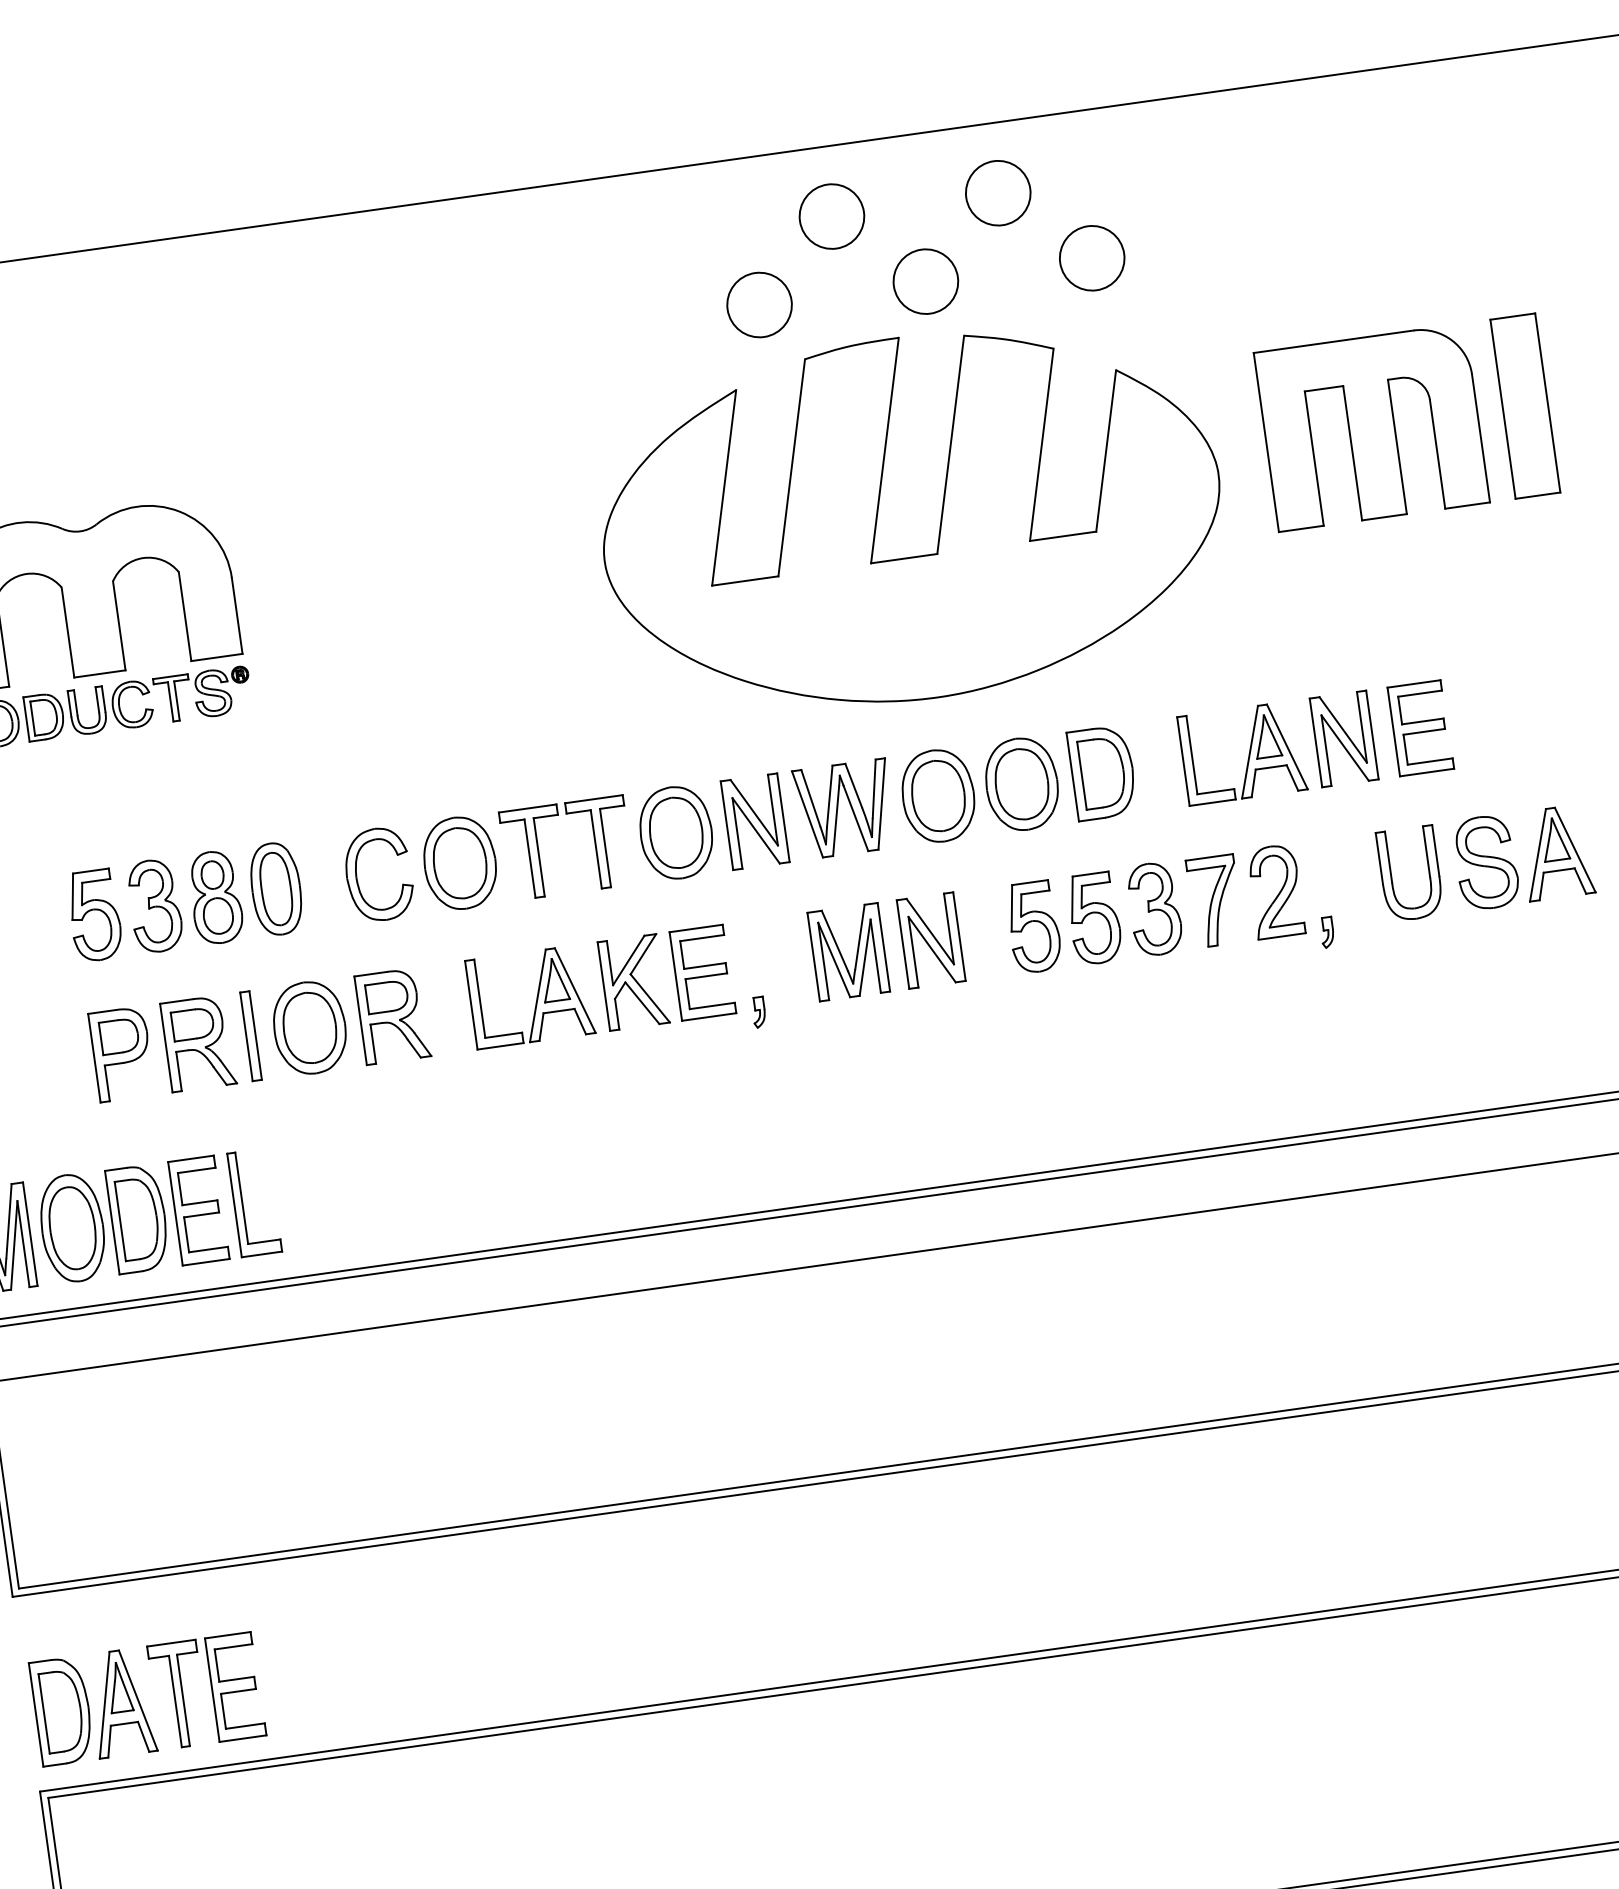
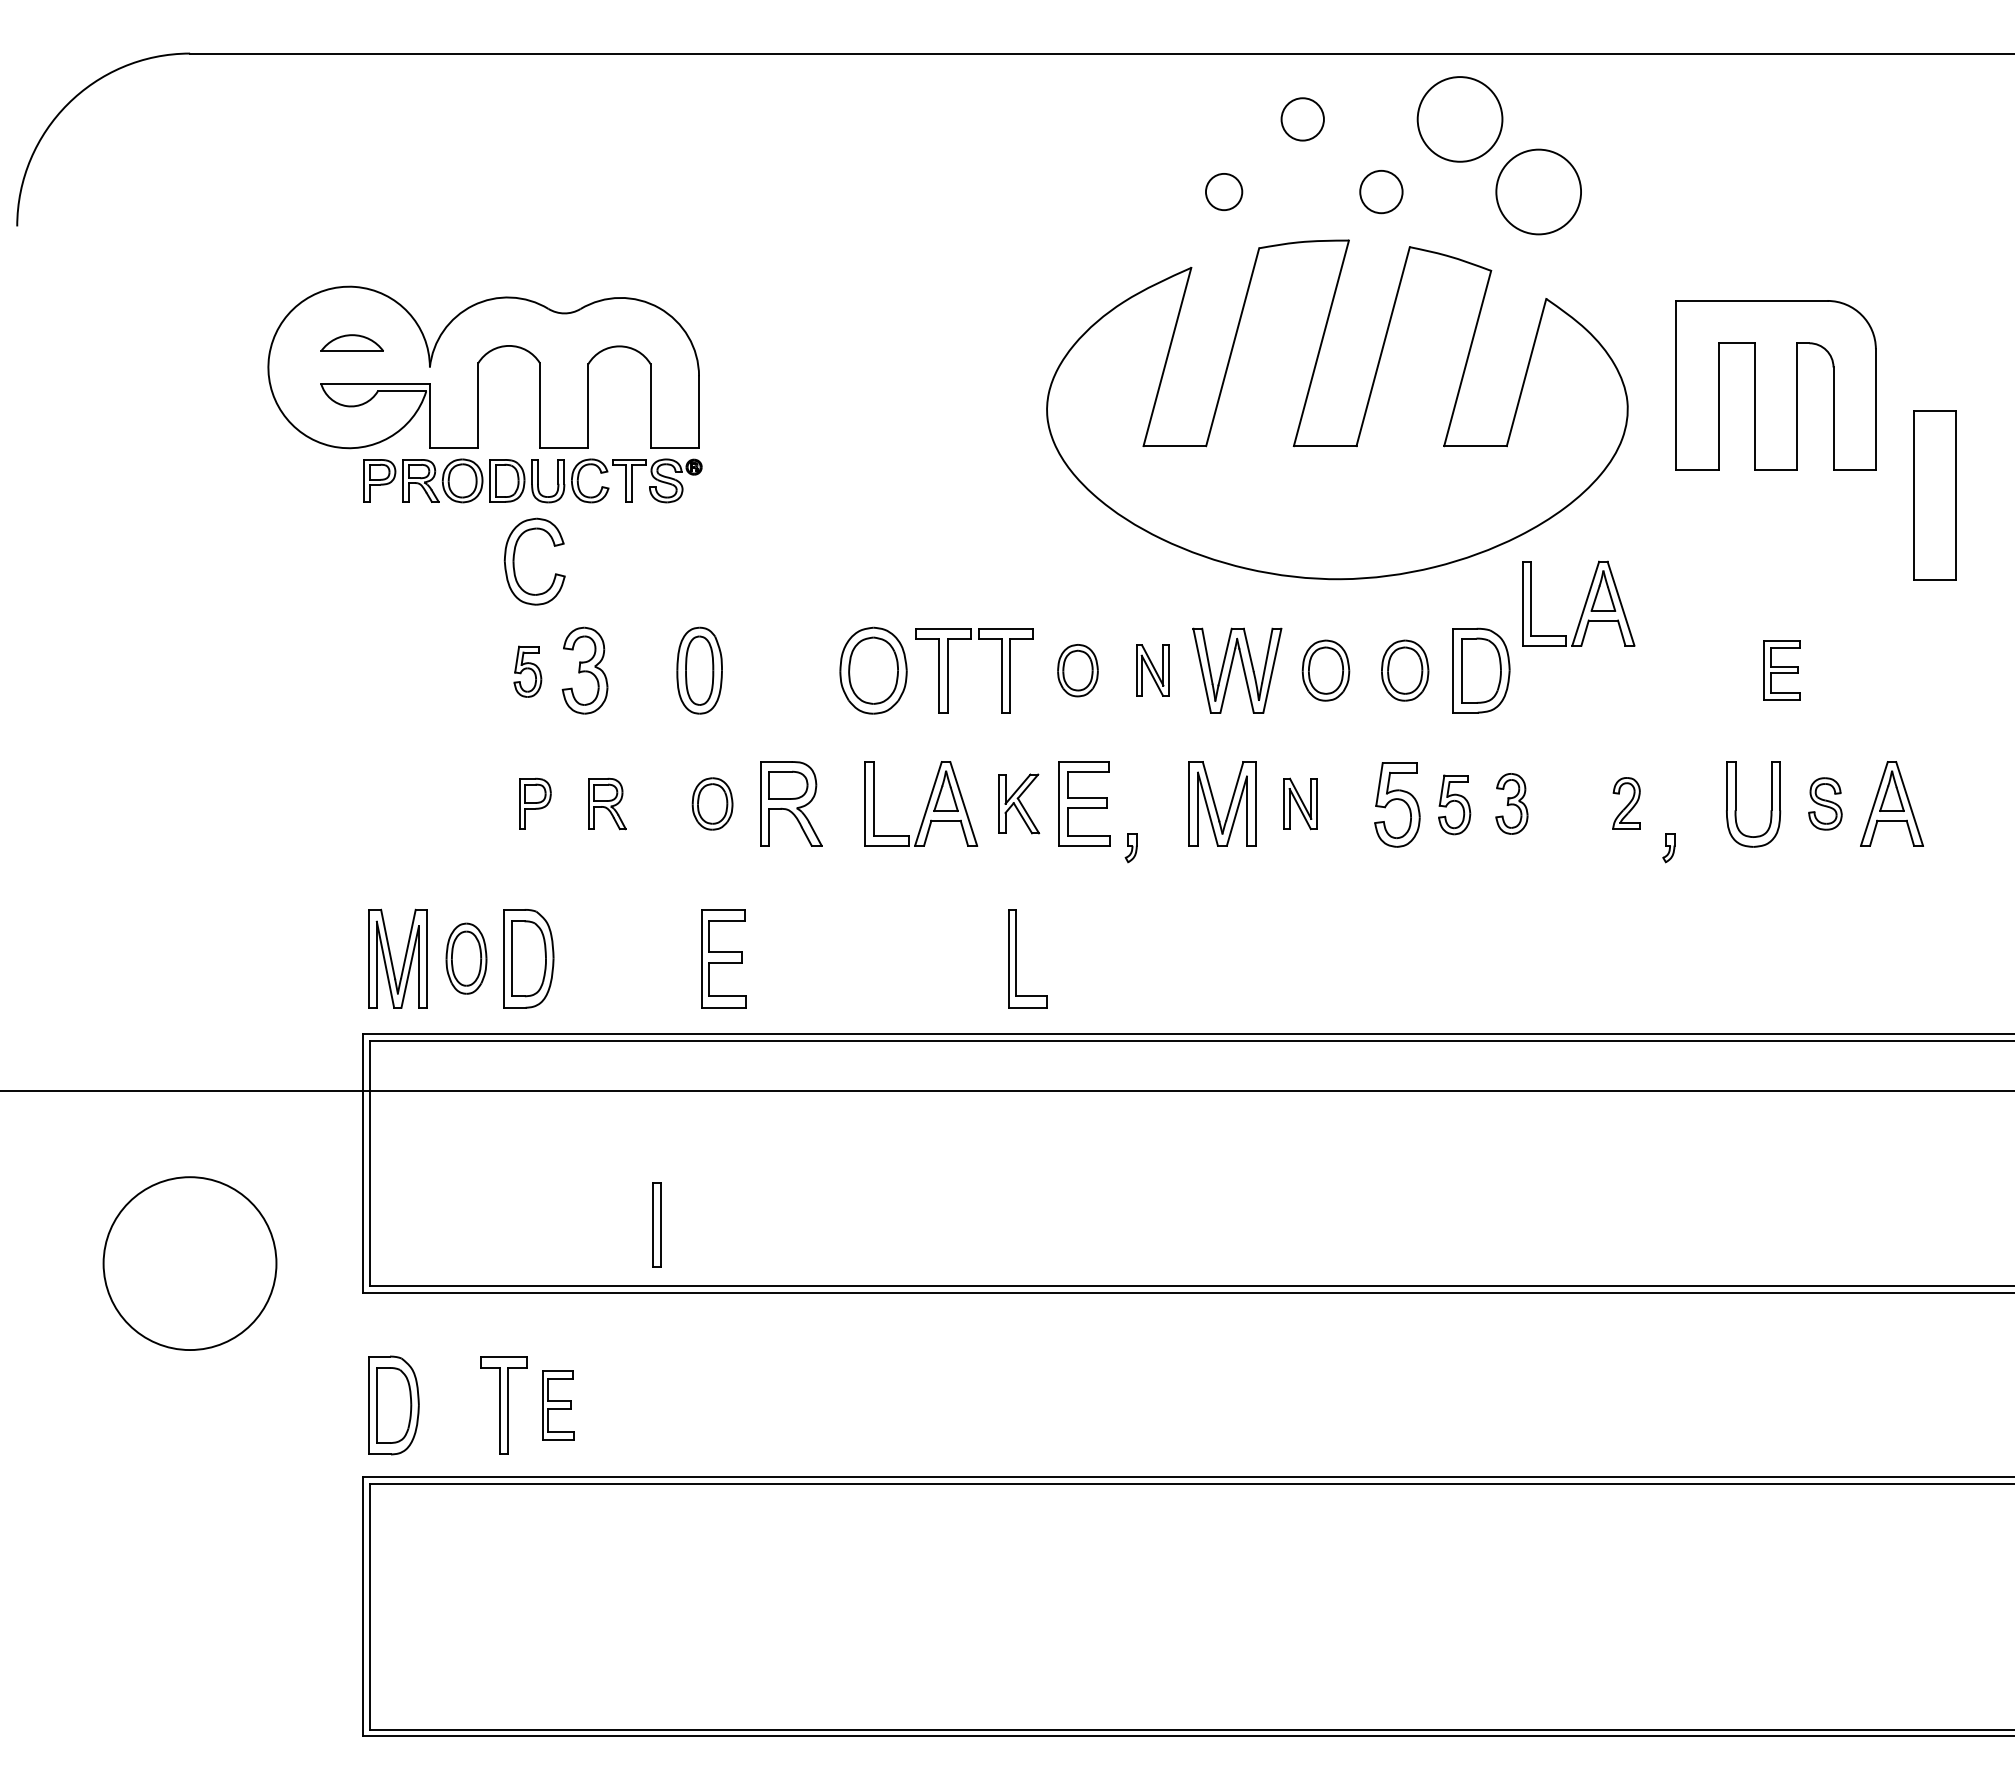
circle: (997, 193) -> (1459, 119), size x1.4
circle: (831, 216) -> (1302, 119), size x0.7
circle: (1091, 257) -> (1538, 191), size x1.4
circle: (925, 281) -> (1381, 191), size x0.7
circle: (758, 304) -> (1223, 191), size x0.6
part: (1524, 406) -> (1934, 495), moved
part: (1421, 727) -> (1782, 670), size x0.7
part: (1343, 738) -> (1709, 670), removed
part: (1242, 753) -> (1578, 603), moved
part: (1022, 783) -> (1405, 670), size x0.7
part: (937, 795) -> (1325, 670), size x0.7
part: (754, 821) -> (1152, 670), size x0.6
part: (675, 832) -> (1077, 670), size x0.6
part: (1486, 862) -> (1825, 803), size x0.6
part: (357, 877) -> (514, 561), moved
part: (1275, 891) -> (1626, 803), size x0.6
part: (215, 897) -> (642, 670), removed
part: (1215, 901) -> (1569, 804), removed
part: (1154, 908) -> (1511, 803), size x0.7
part: (94, 915) -> (527, 671), size x0.6
part: (1094, 918) -> (1454, 804), size x0.7
part: (931, 940) -> (1300, 803), size x0.6
part: (634, 981) -> (1019, 803), size x0.7
part: (309, 1027) -> (712, 803), size x0.6
part: (250, 1035) -> (656, 1224), moved
part: (198, 1043) -> (607, 803), size x0.6
part: (122, 1053) -> (535, 803), size x0.6
part: (242, 1204) -> (1016, 958), moved
part: (198, 1210) -> (723, 958), moved
part: (72, 1227) -> (466, 958), size x0.7
part: (235, 1686) -> (557, 1405), size x0.7
part: (120, 1703) -> (449, 1405), removed

